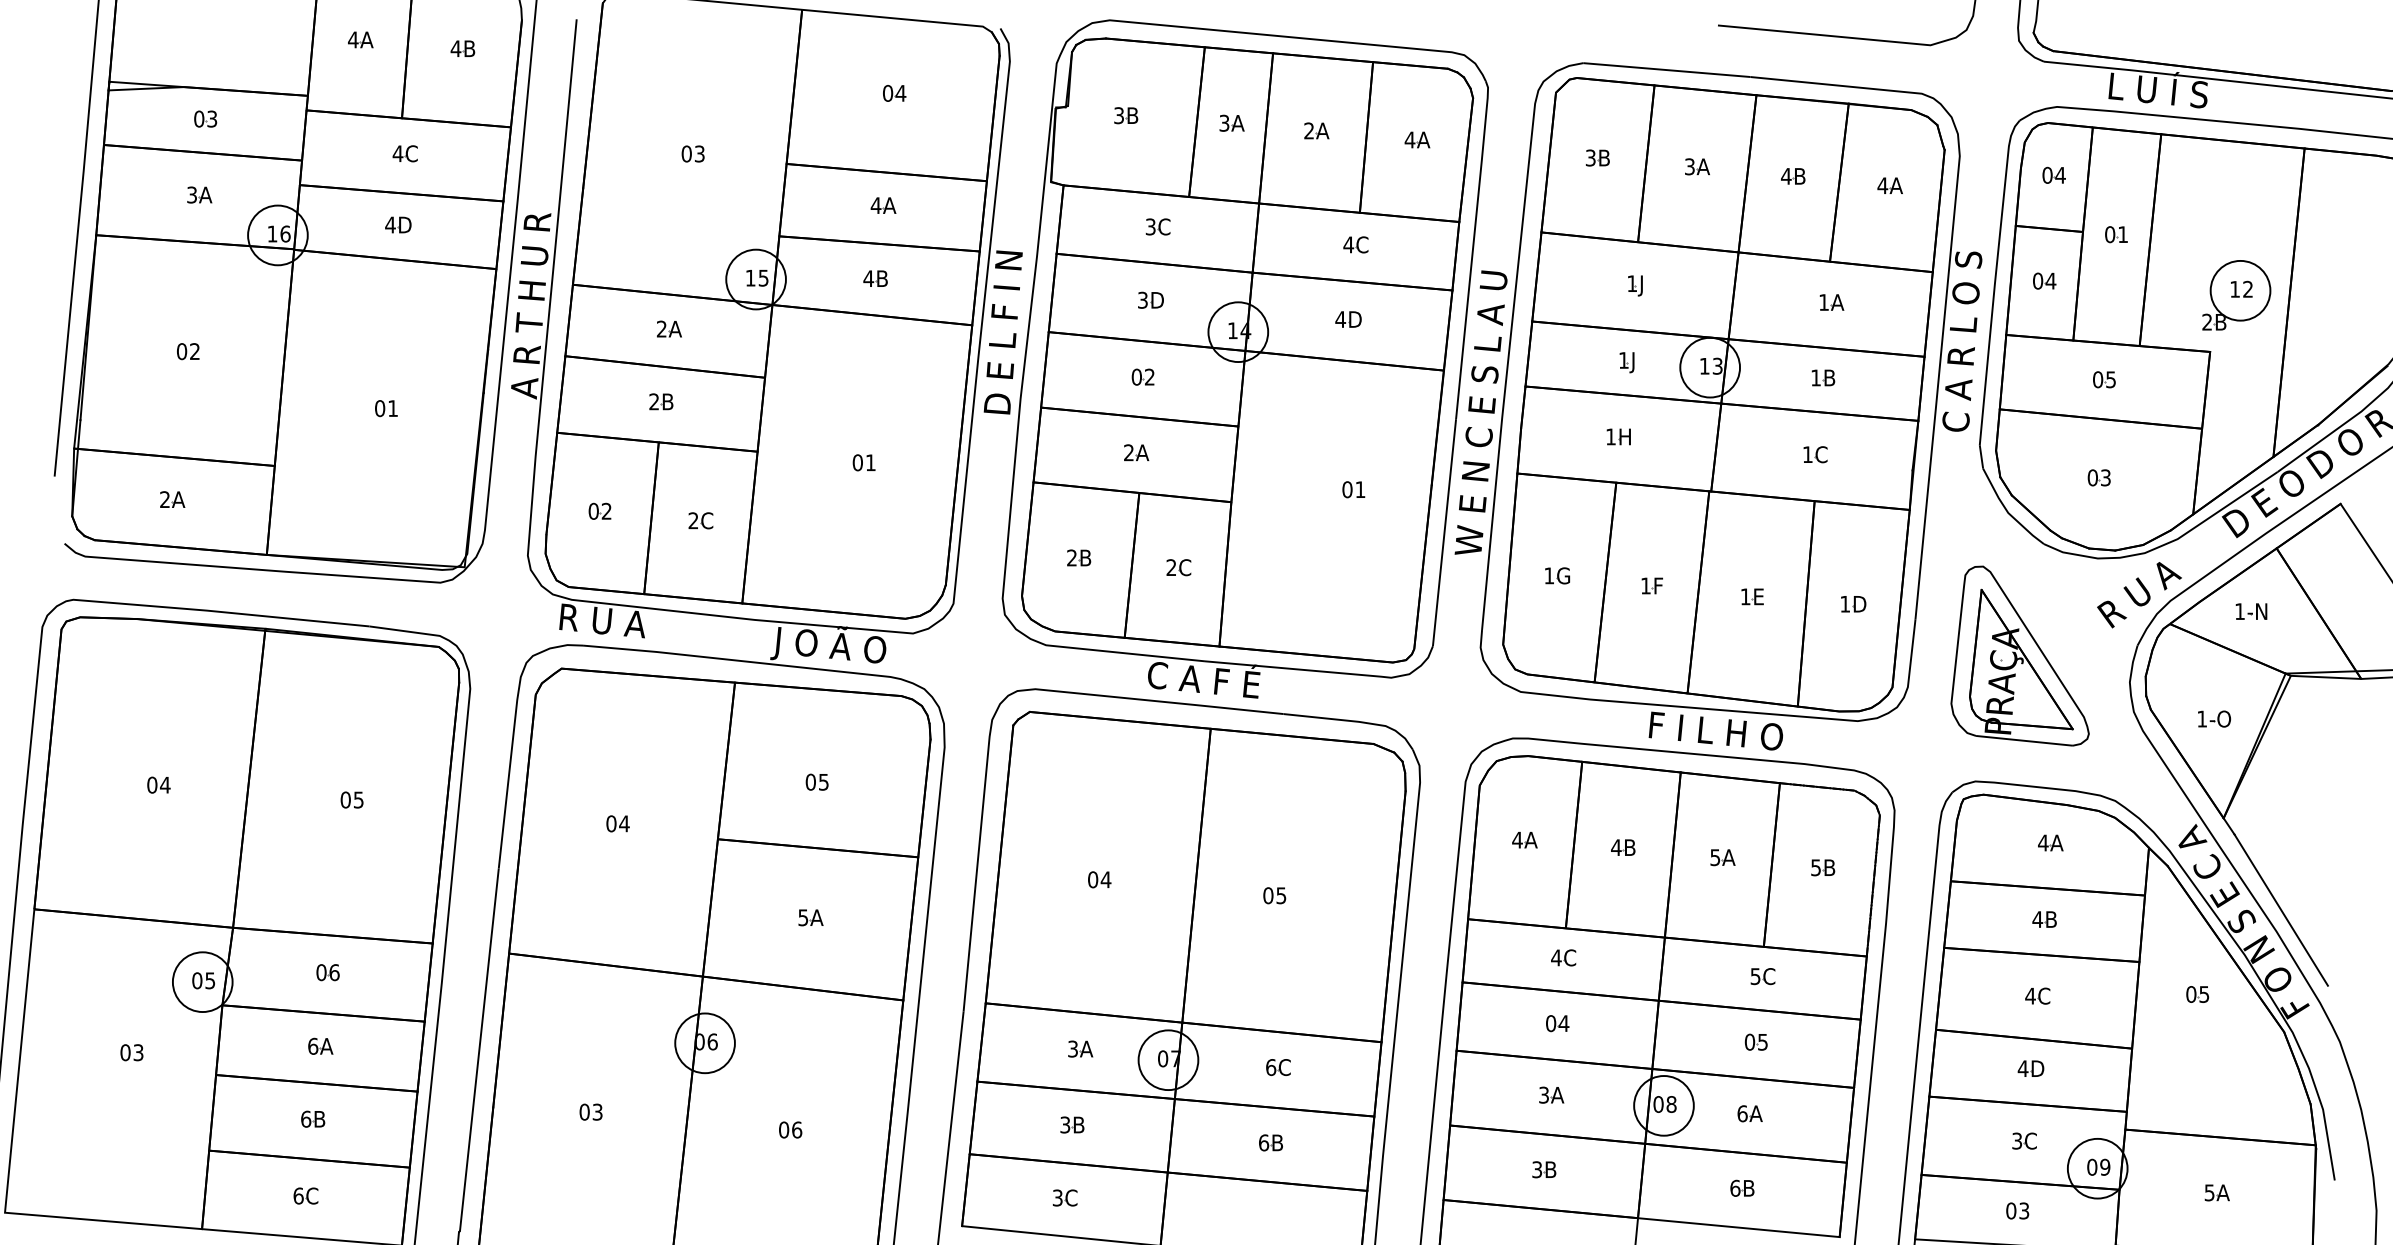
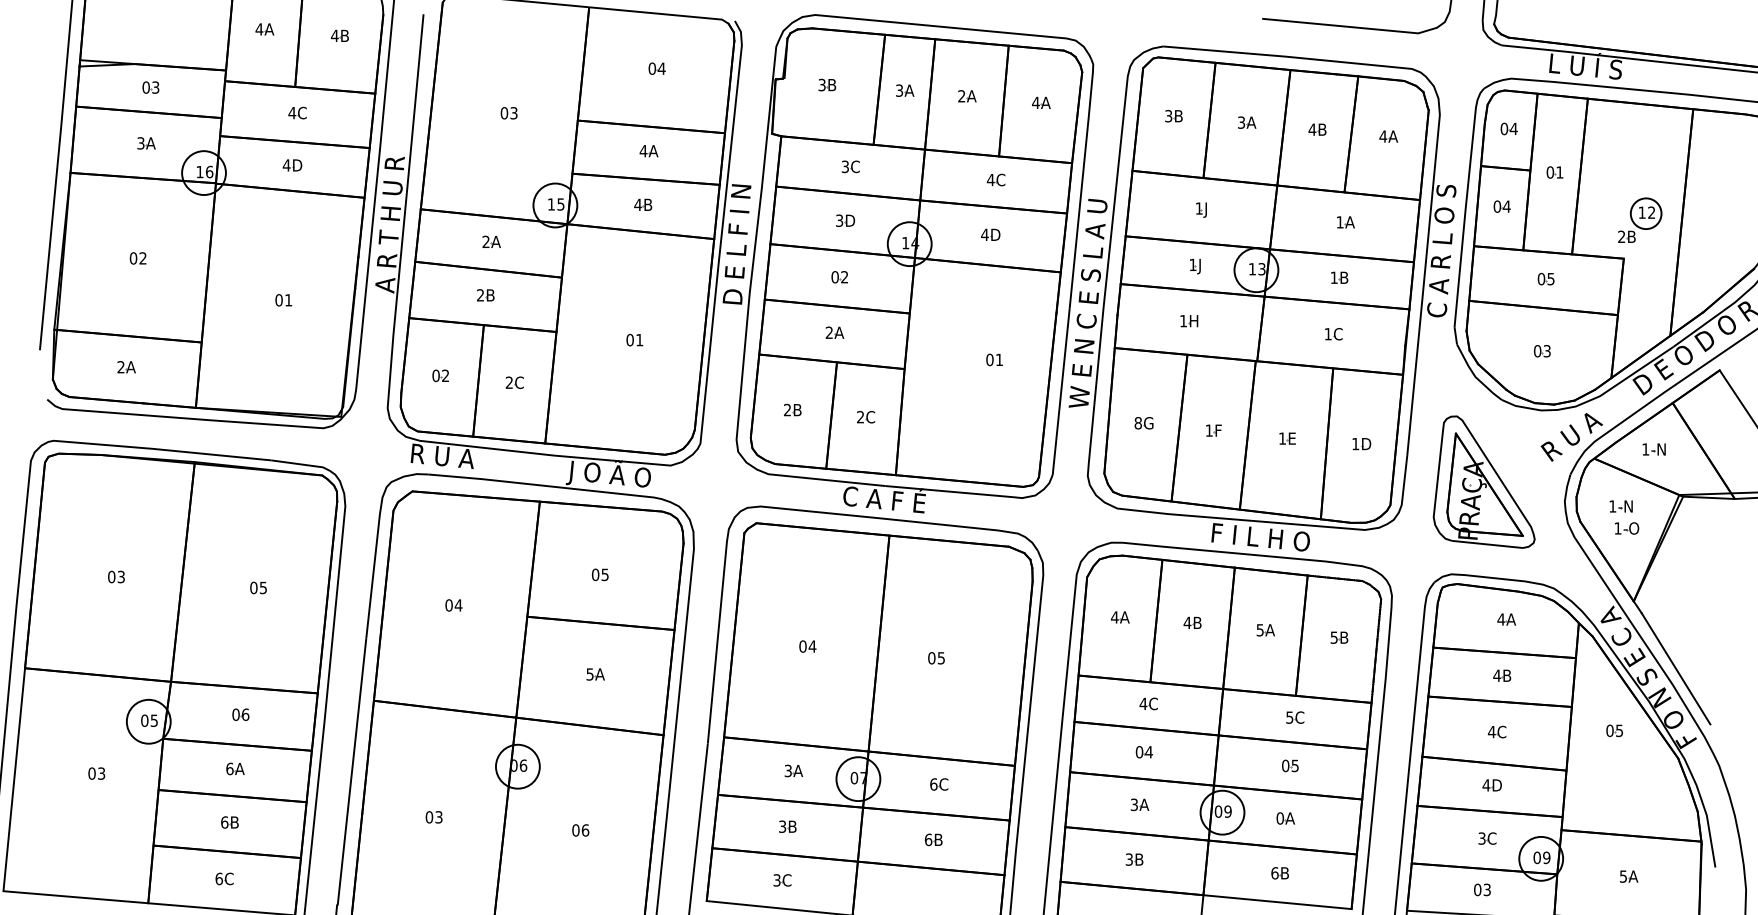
circle: (2240, 290) -> (1646, 213), size x0.7
text: (1548, 576) -> (1137, 423), 1G -> 8G
part: (2205, 689) -> (1620, 506), added
text: (165, 784) -> (121, 576), 04 -> 03
text: (1670, 1104) -> (1227, 811), 08 -> 09
text: (1741, 1113) -> (1279, 818), 6A -> 0A

